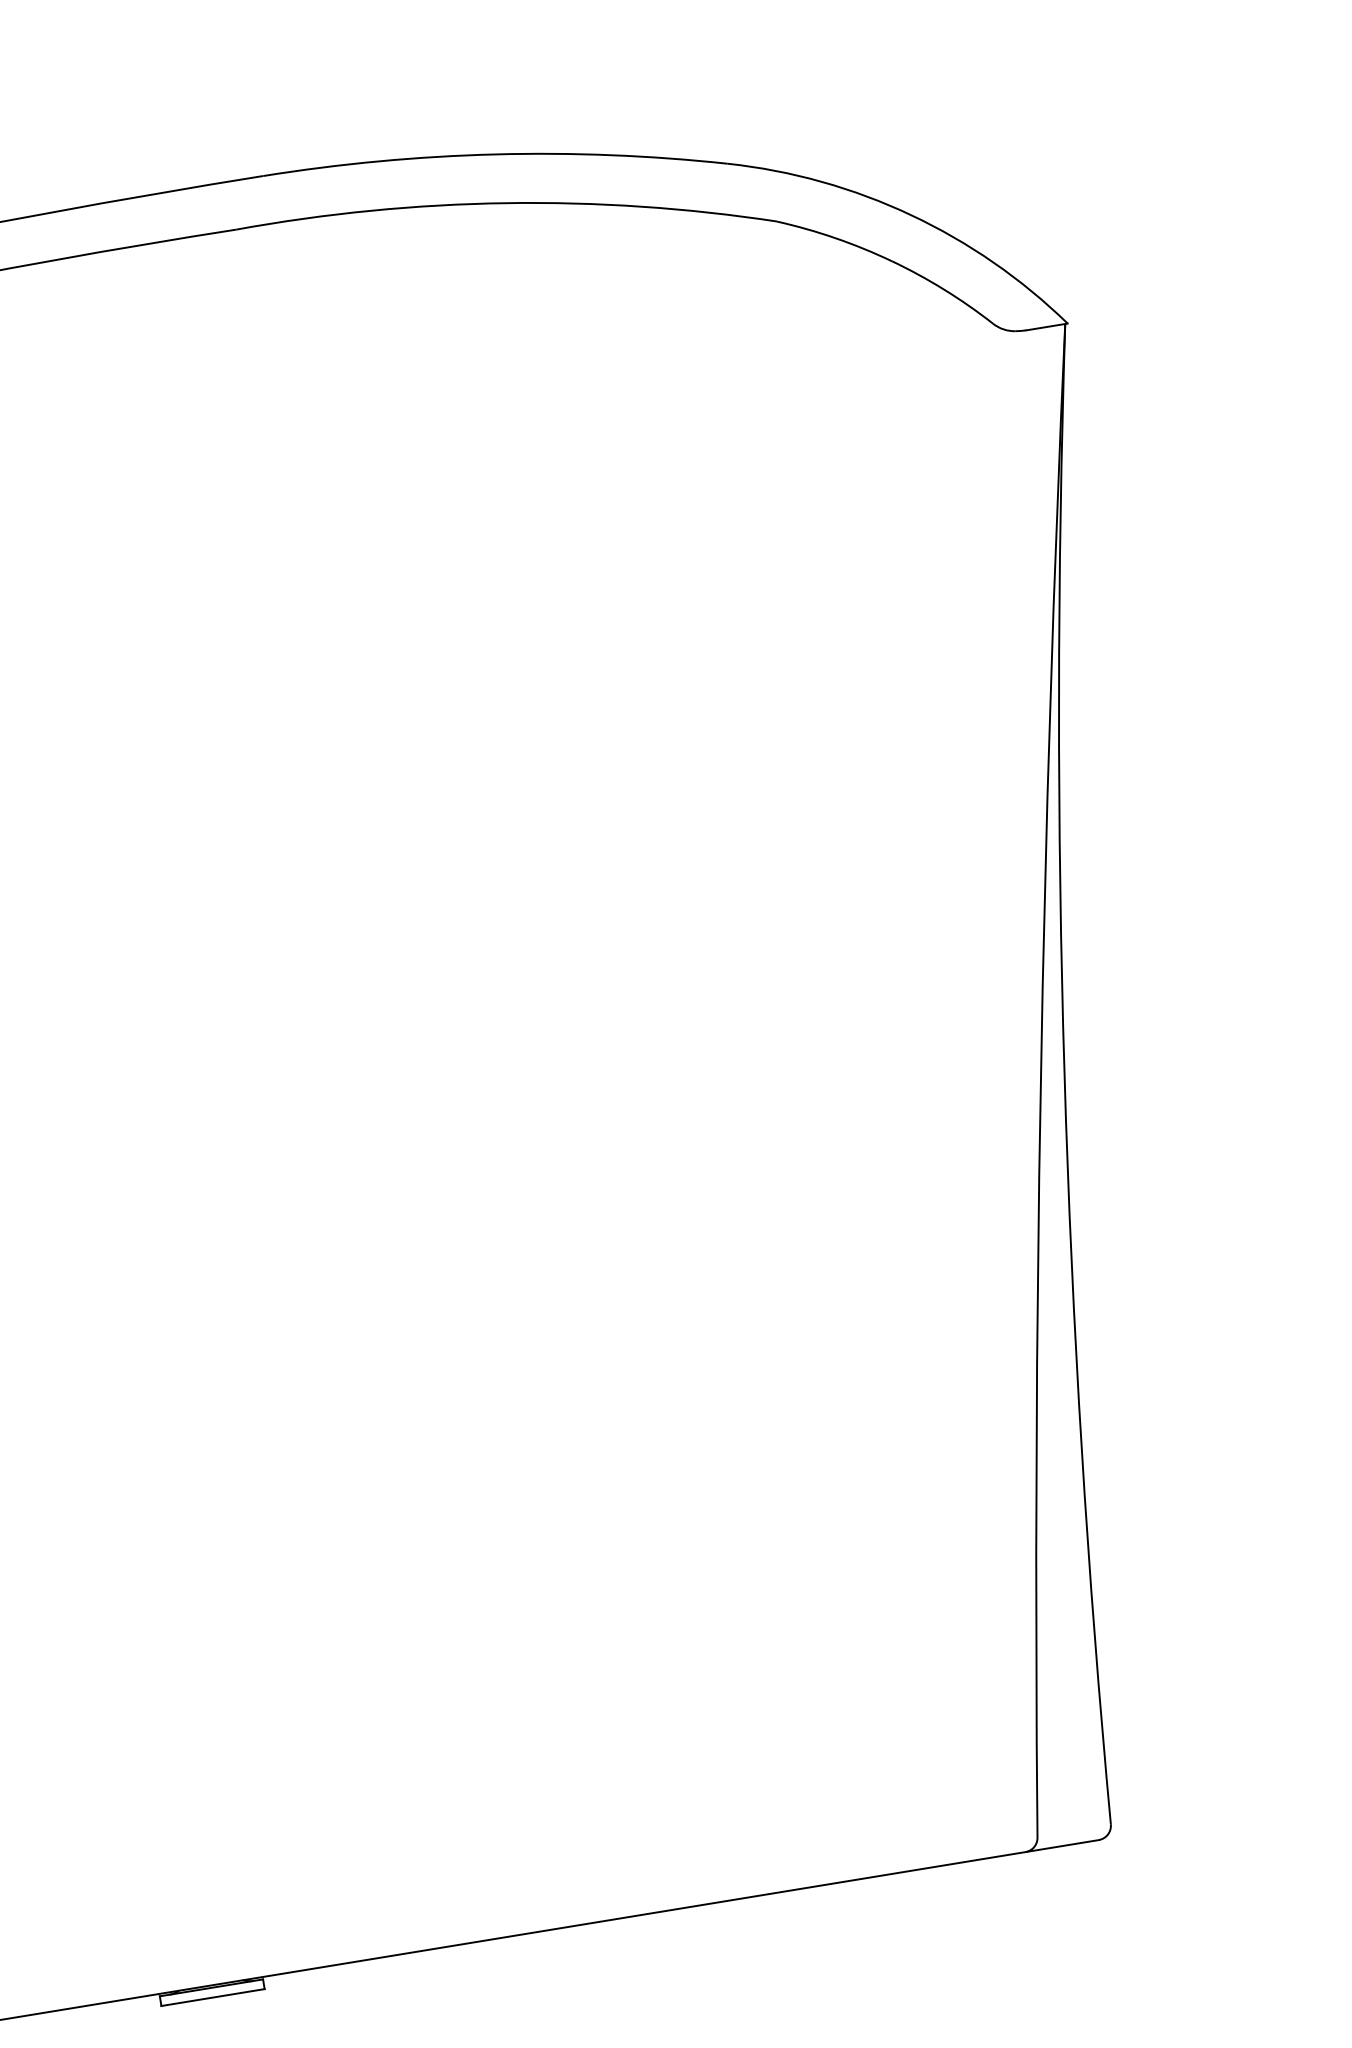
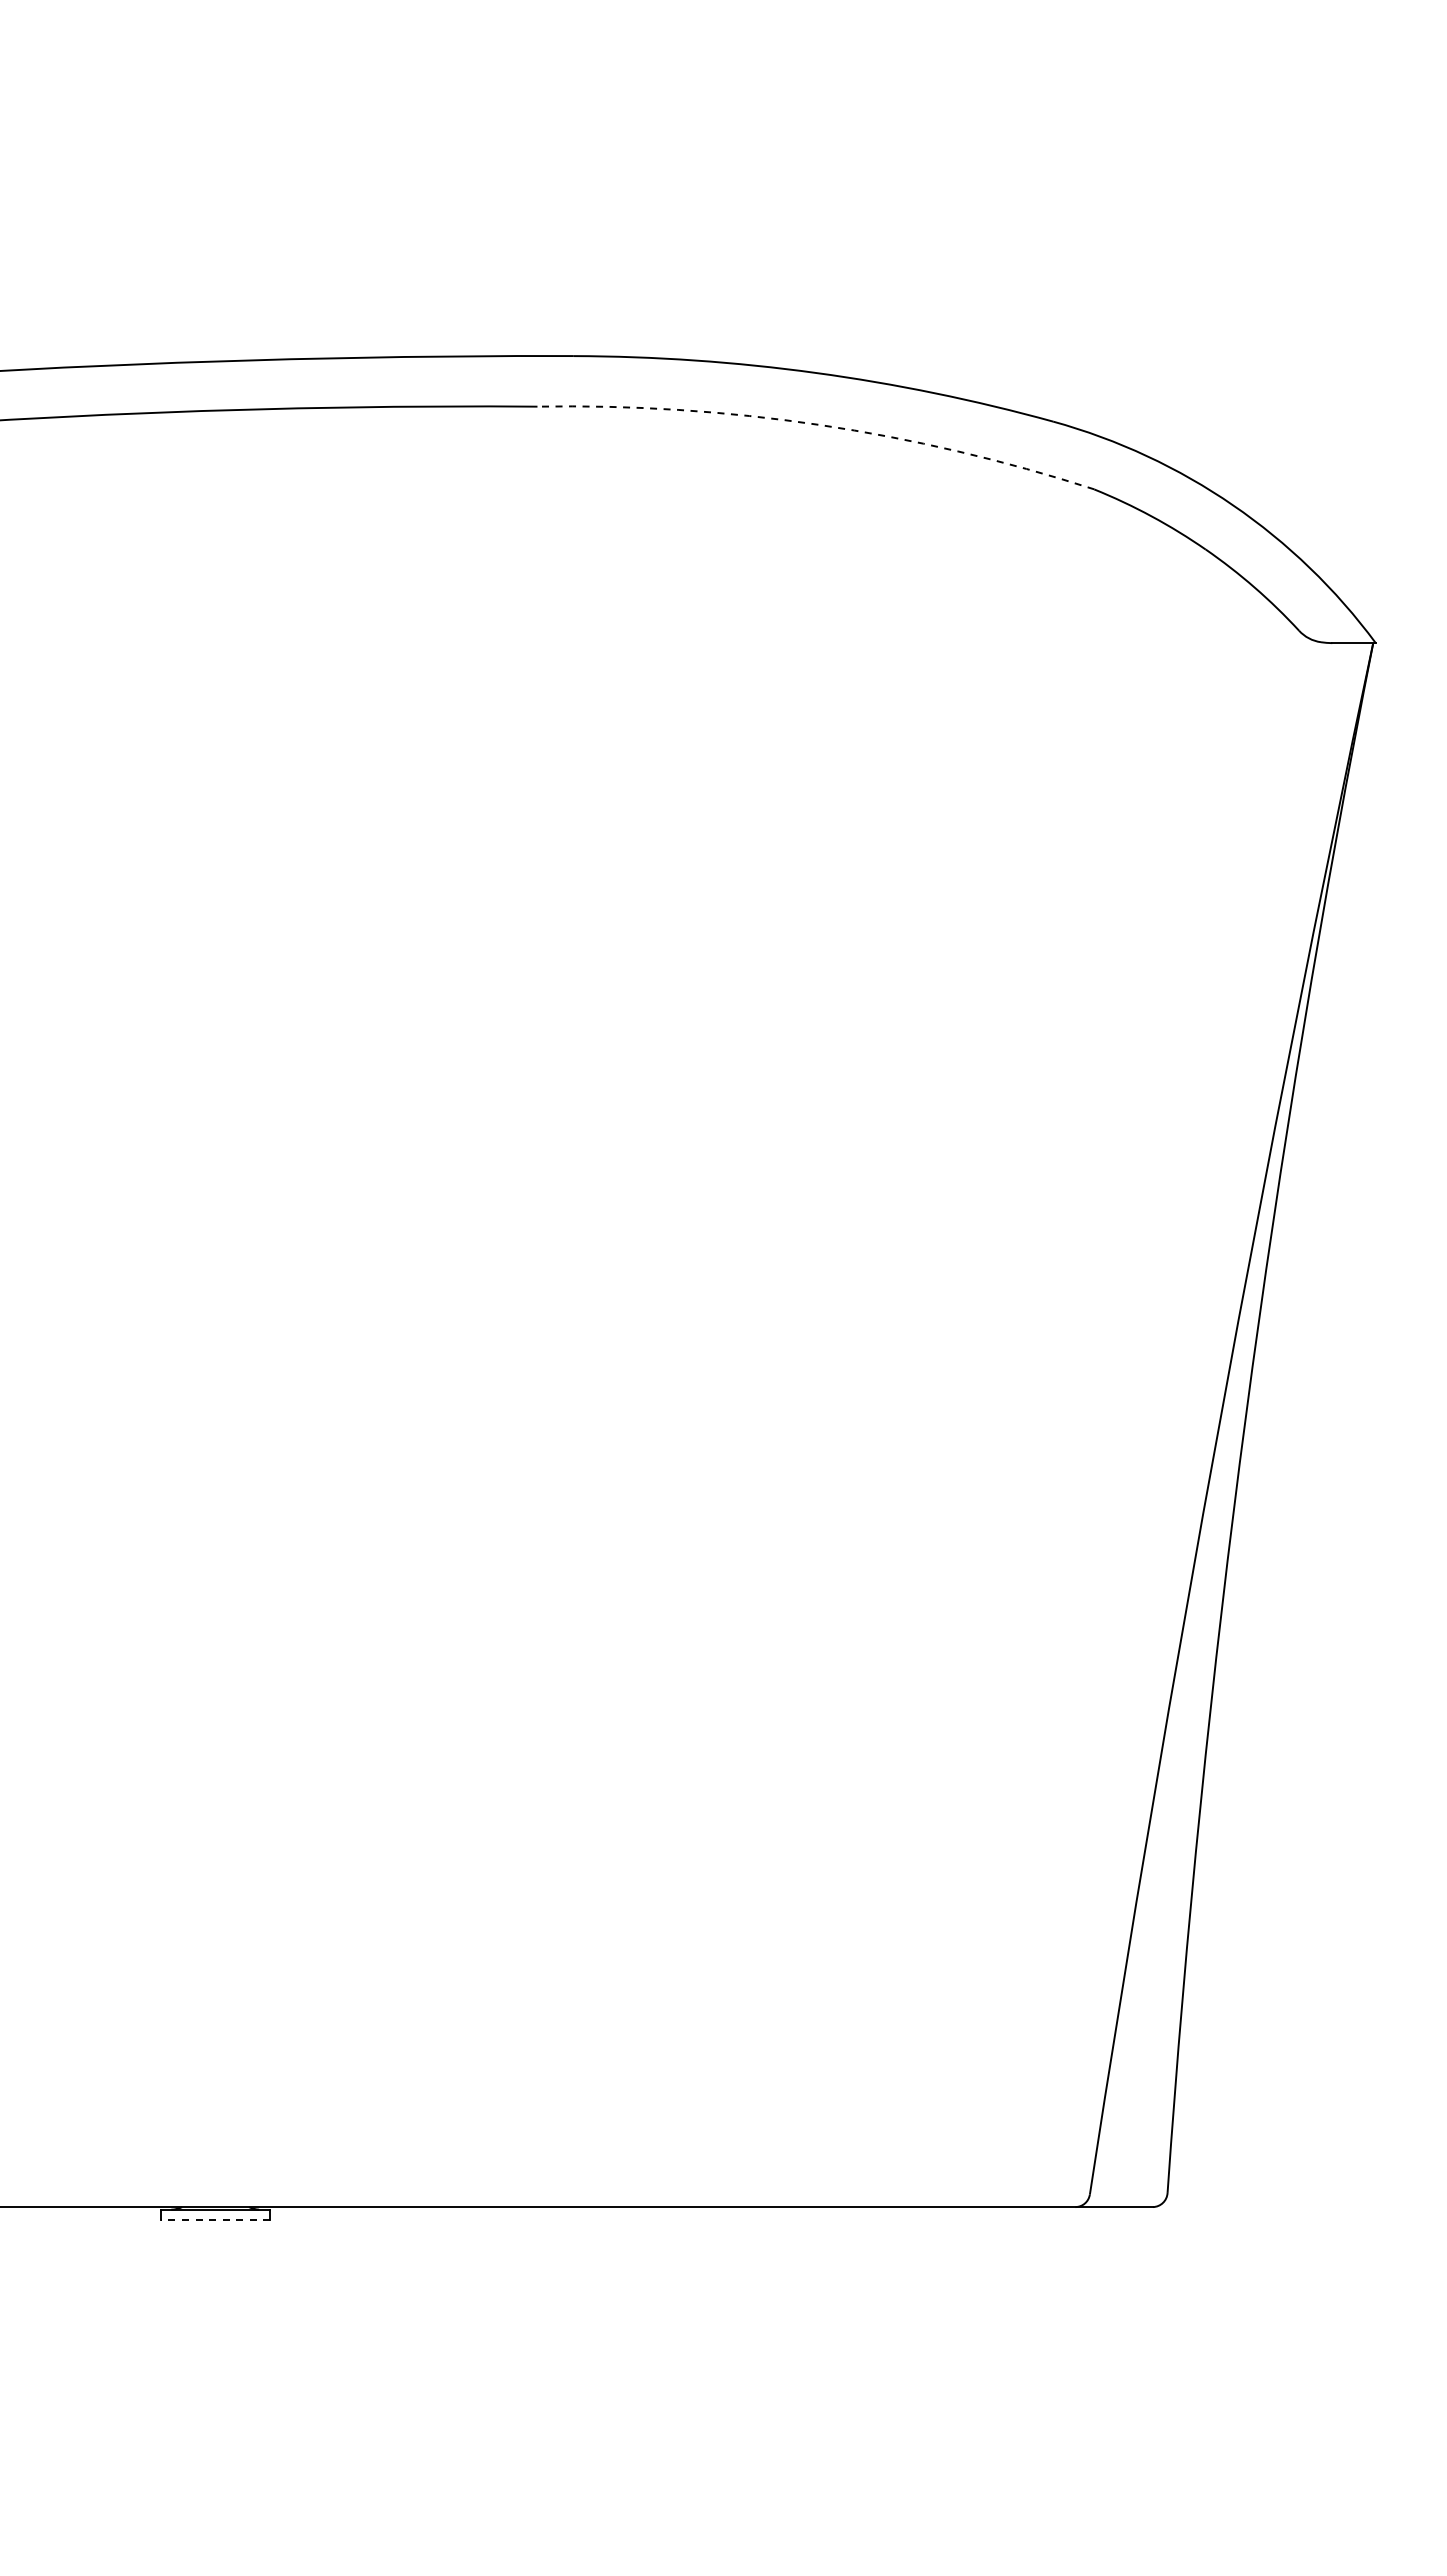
arc: (506, 202) -> (819, 424), solid -> dashed
line: (212, 1997) -> (215, 2219), solid -> dashed

